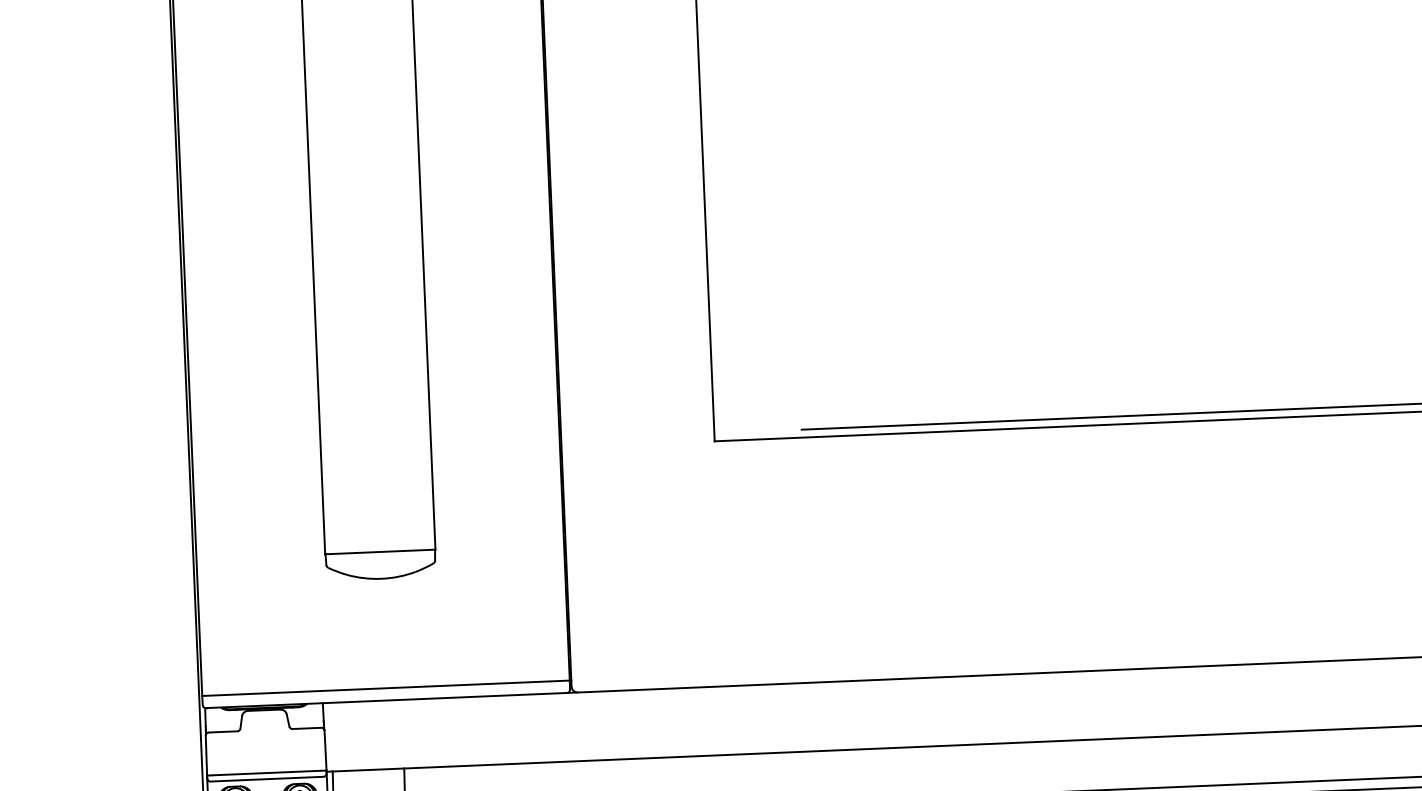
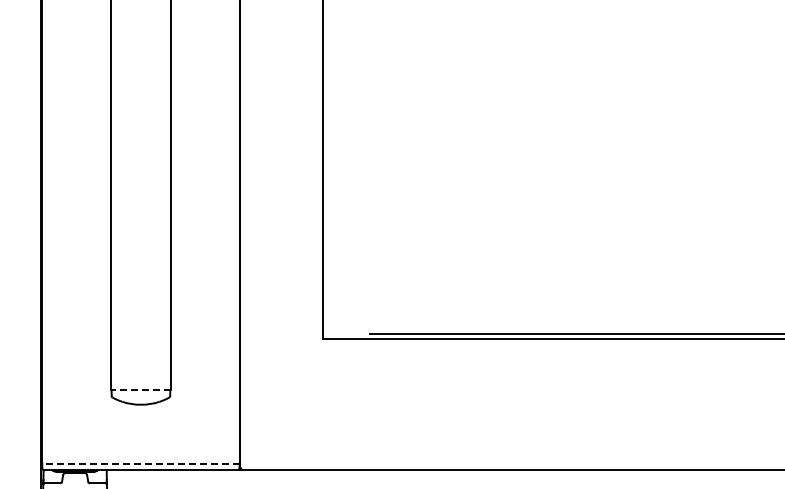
line: (379, 552) -> (140, 390), solid -> dashed
line: (385, 688) -> (140, 463), solid -> dashed

